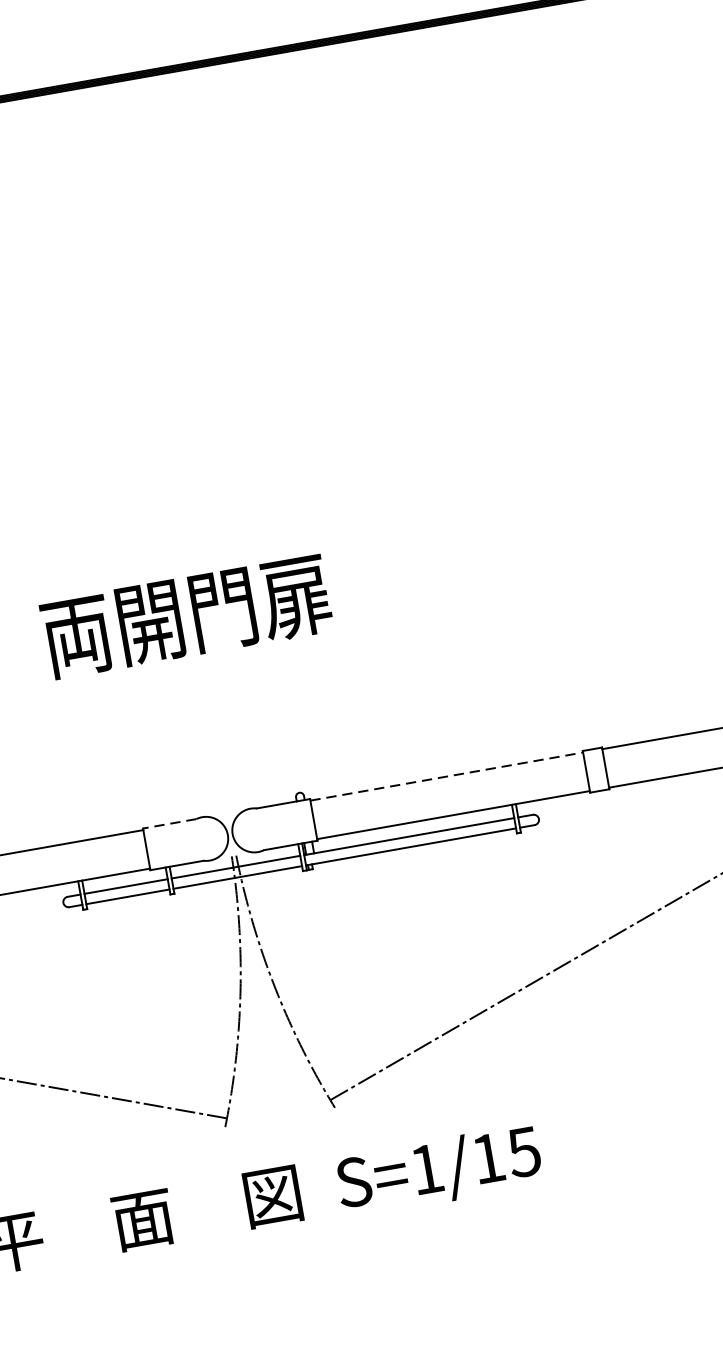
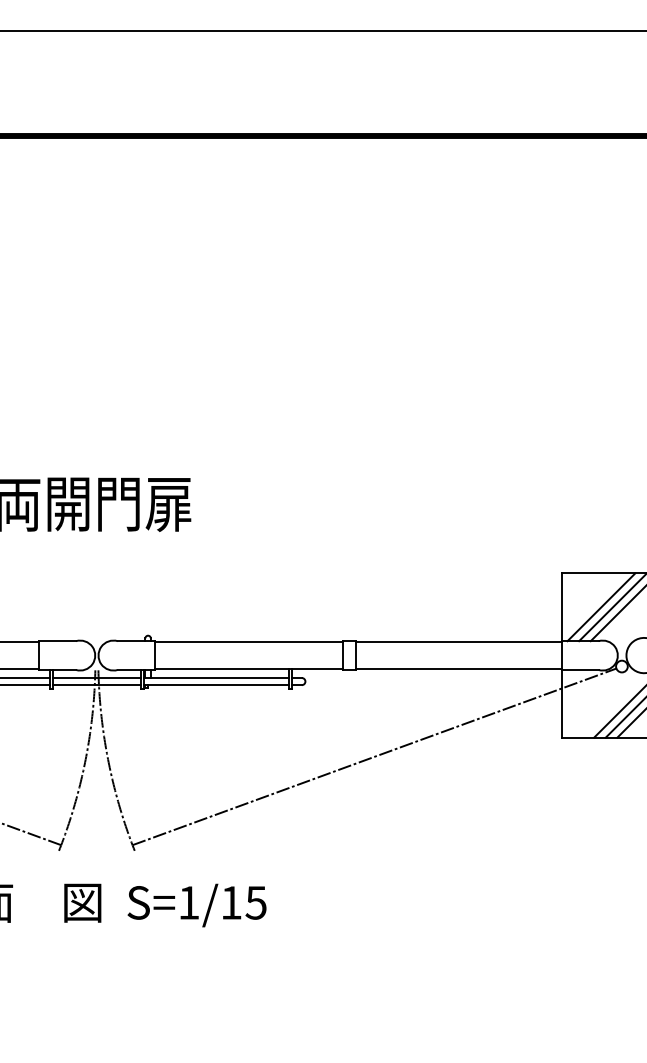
line: (447, 776) -> (249, 642), dashed -> solid
line: (169, 824) -> (57, 641), dashed -> solid

